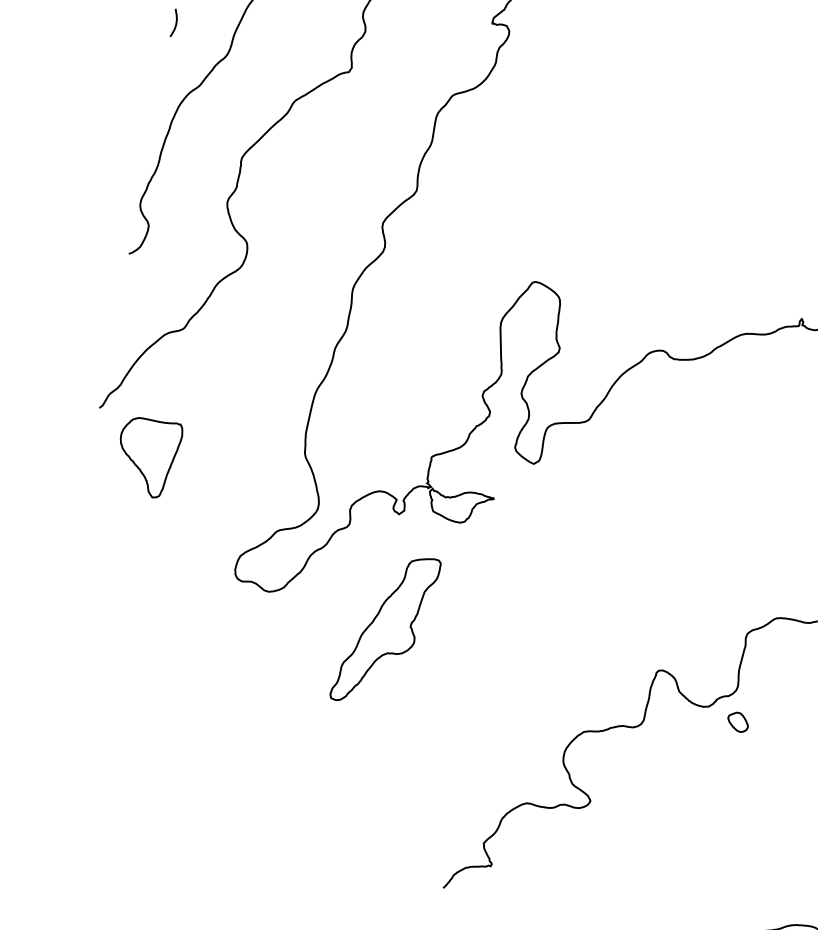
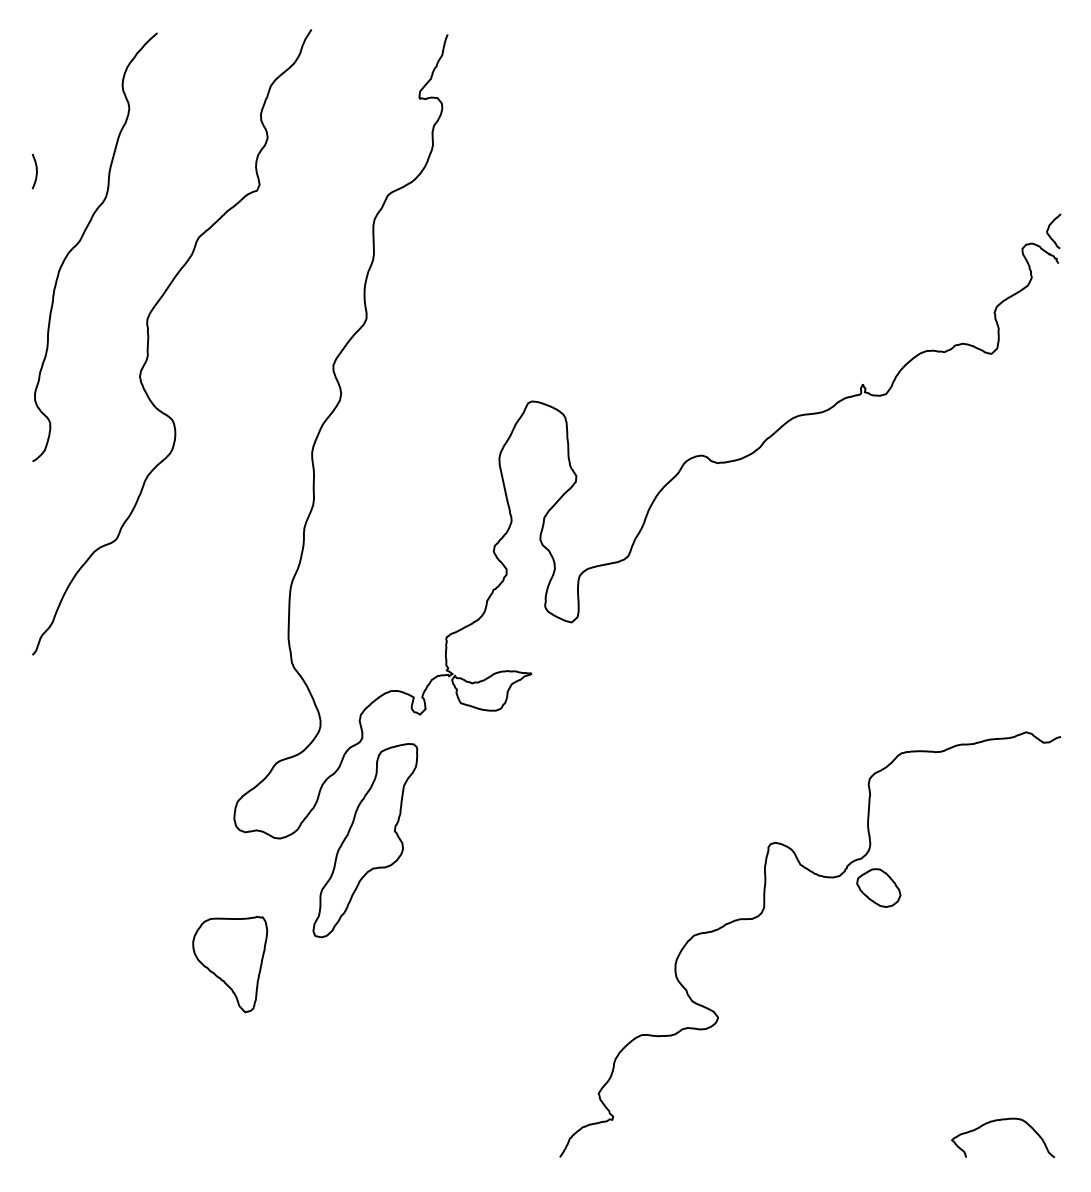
part: (147, 457) -> (230, 964), moved
part: (385, 629) -> (365, 840), moved
part: (737, 721) -> (878, 887), size x1.67

